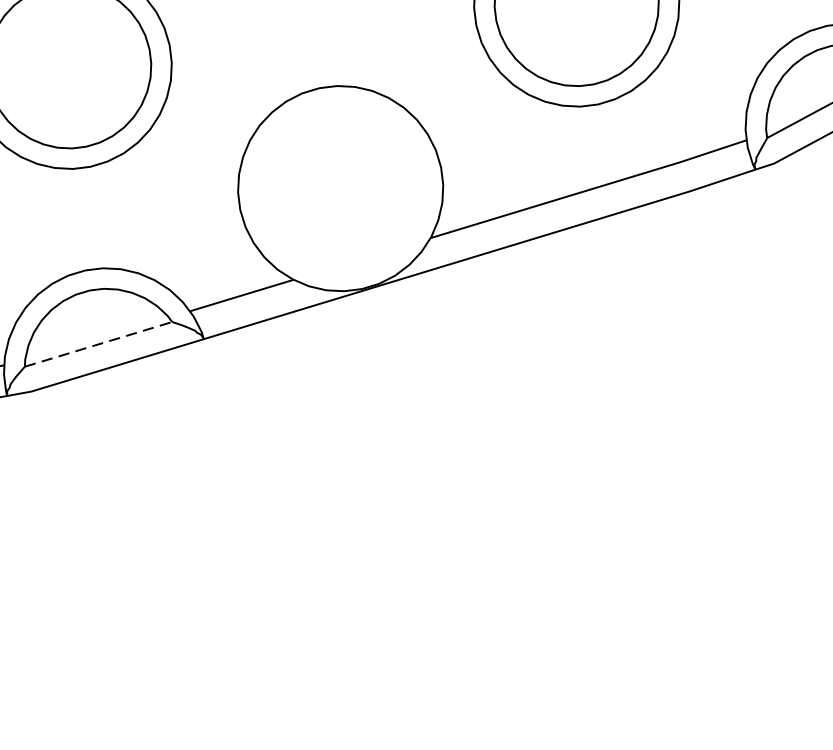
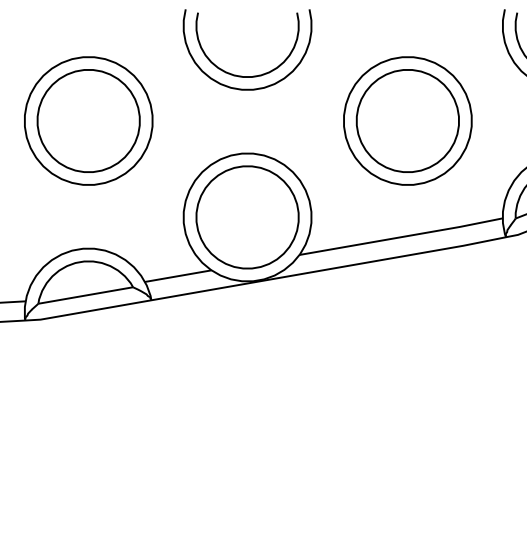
part: (340, 188) -> (247, 217), added
line: (96, 344) -> (84, 295), dashed -> solid

